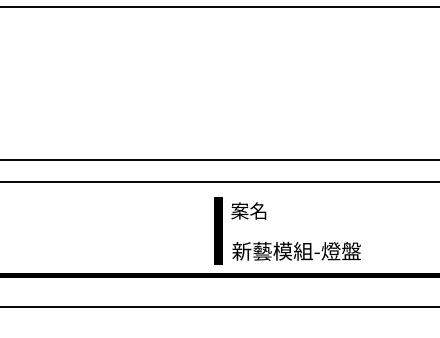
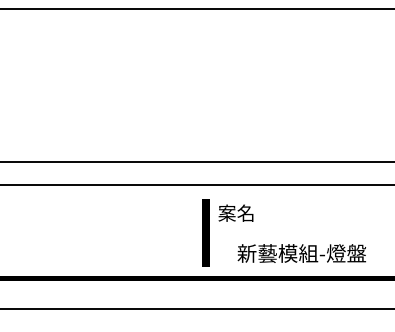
text: (296, 250) -> (301, 252), moved

